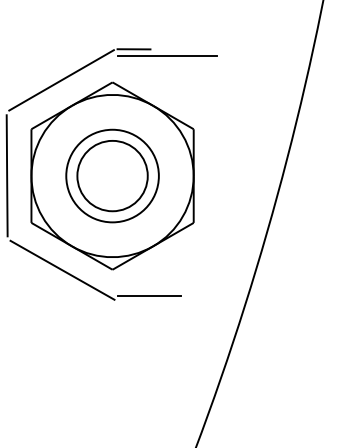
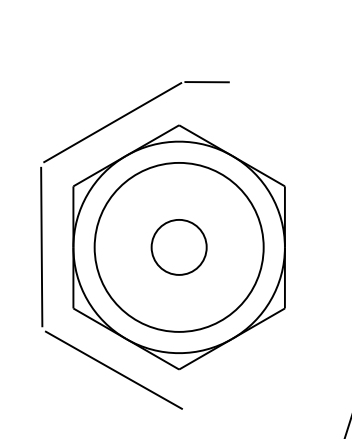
line: (167, 55) -> (250, 90), removed
circle: (112, 175) -> (179, 246), size x0.6
circle: (112, 175) -> (179, 246), size x1.4
line: (149, 296) -> (227, 404), removed

